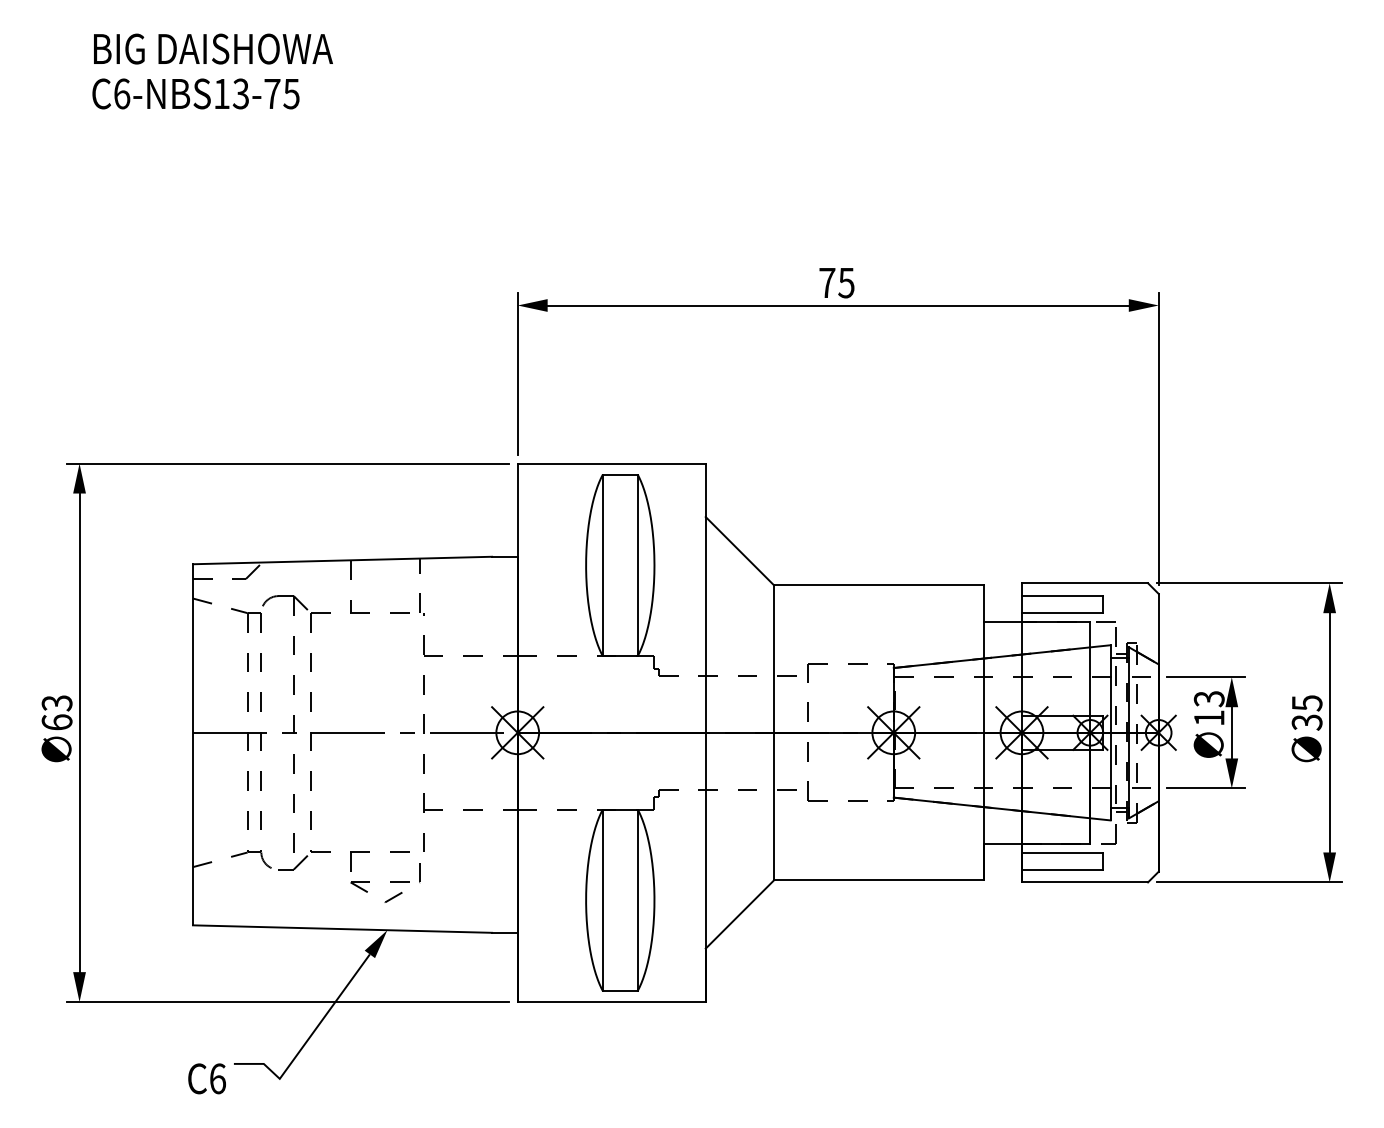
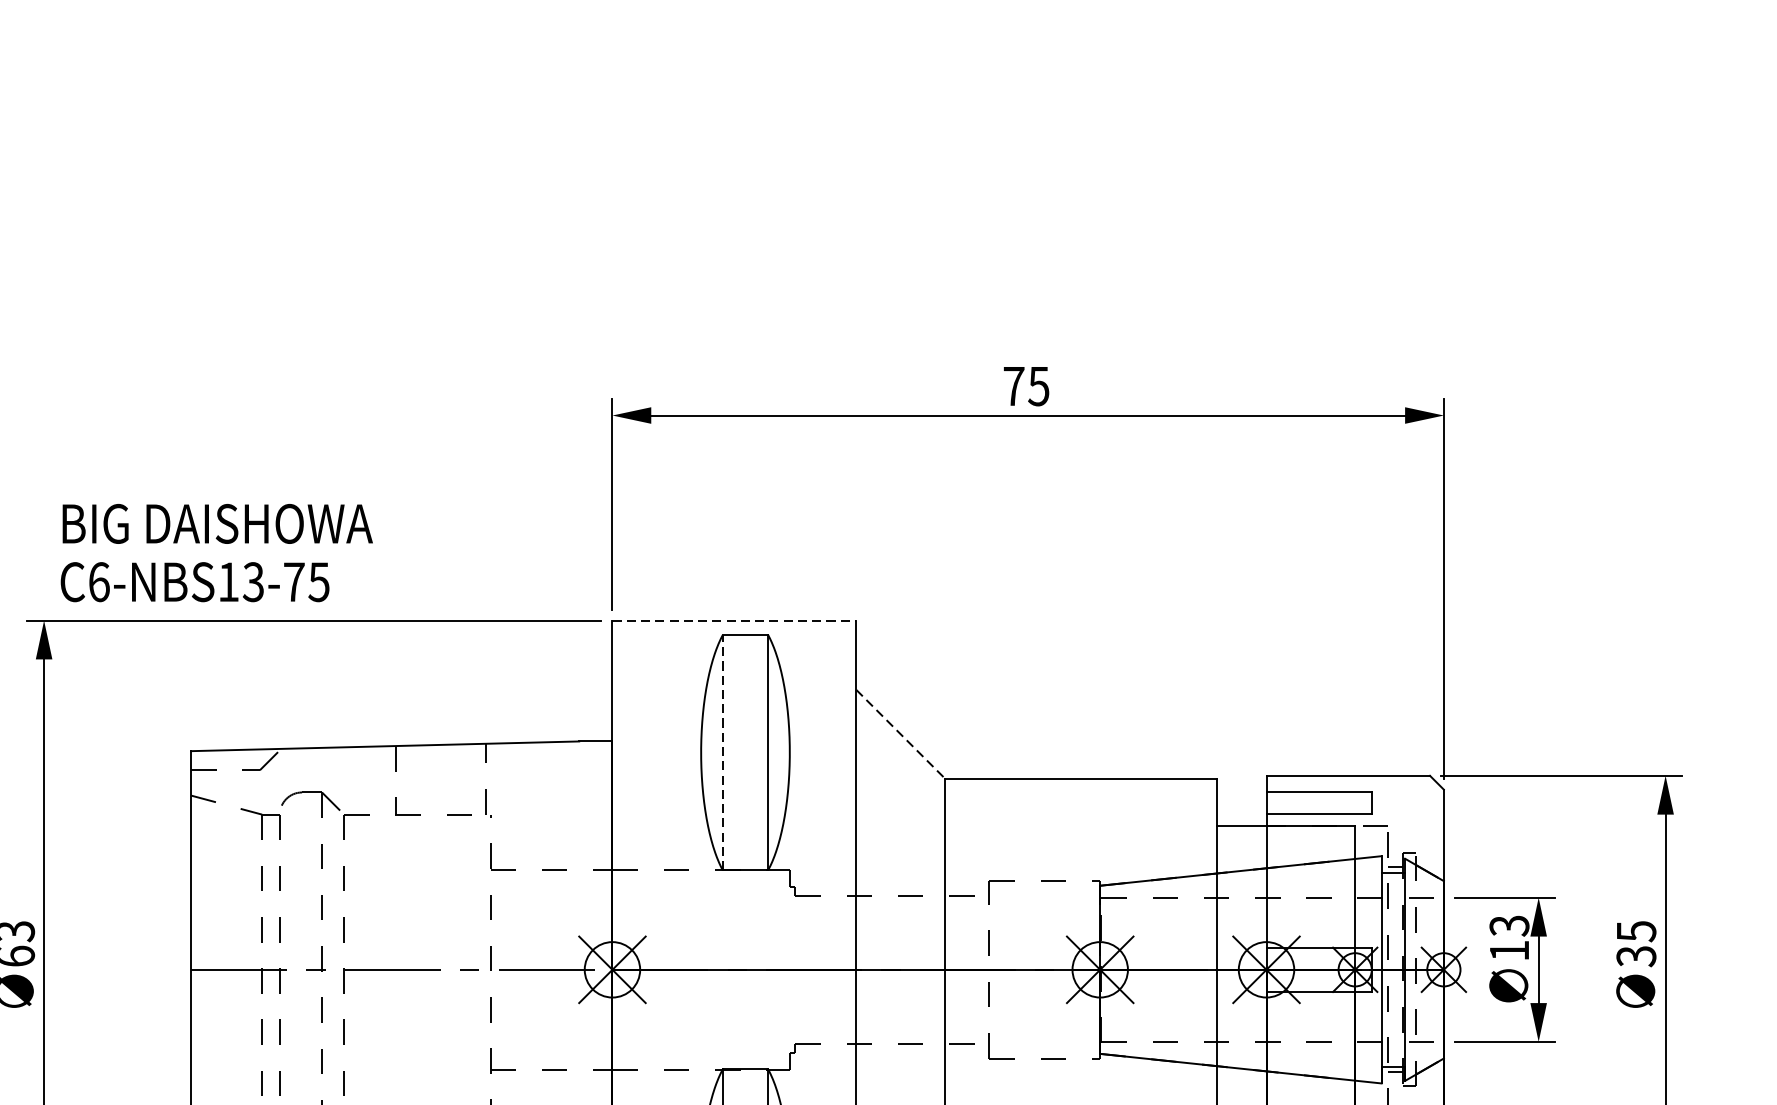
text: (212, 71) -> (216, 553), moved
line: (612, 463) -> (735, 620), solid -> dashed
line: (740, 551) -> (901, 734), solid -> dashed
line: (602, 565) -> (722, 752), solid -> dashed

